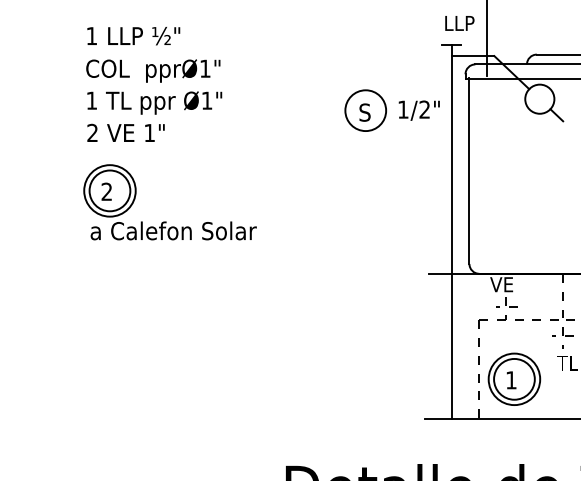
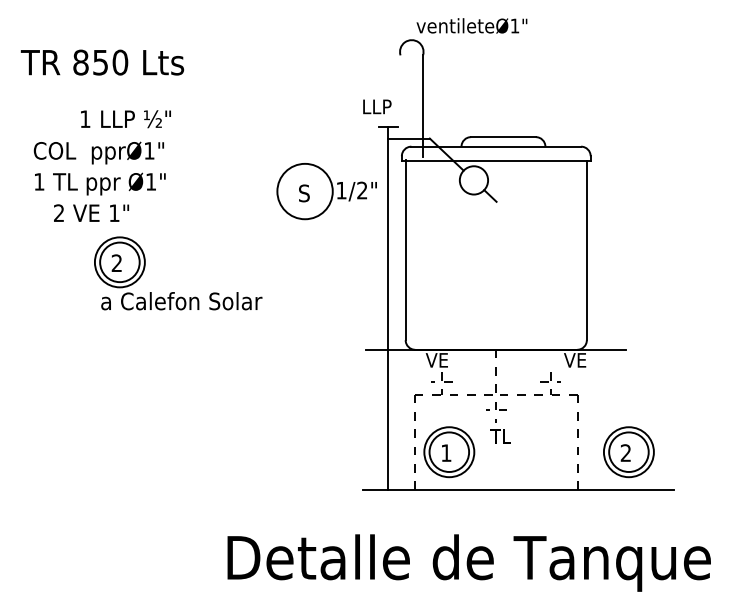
text: (459, 23) -> (377, 106), moved
text: (133, 36) -> (125, 119), moved
circle: (365, 110) -> (304, 191), size x1.4
text: (126, 132) -> (91, 212), moved
part: (166, 221) -> (174, 292), moved

